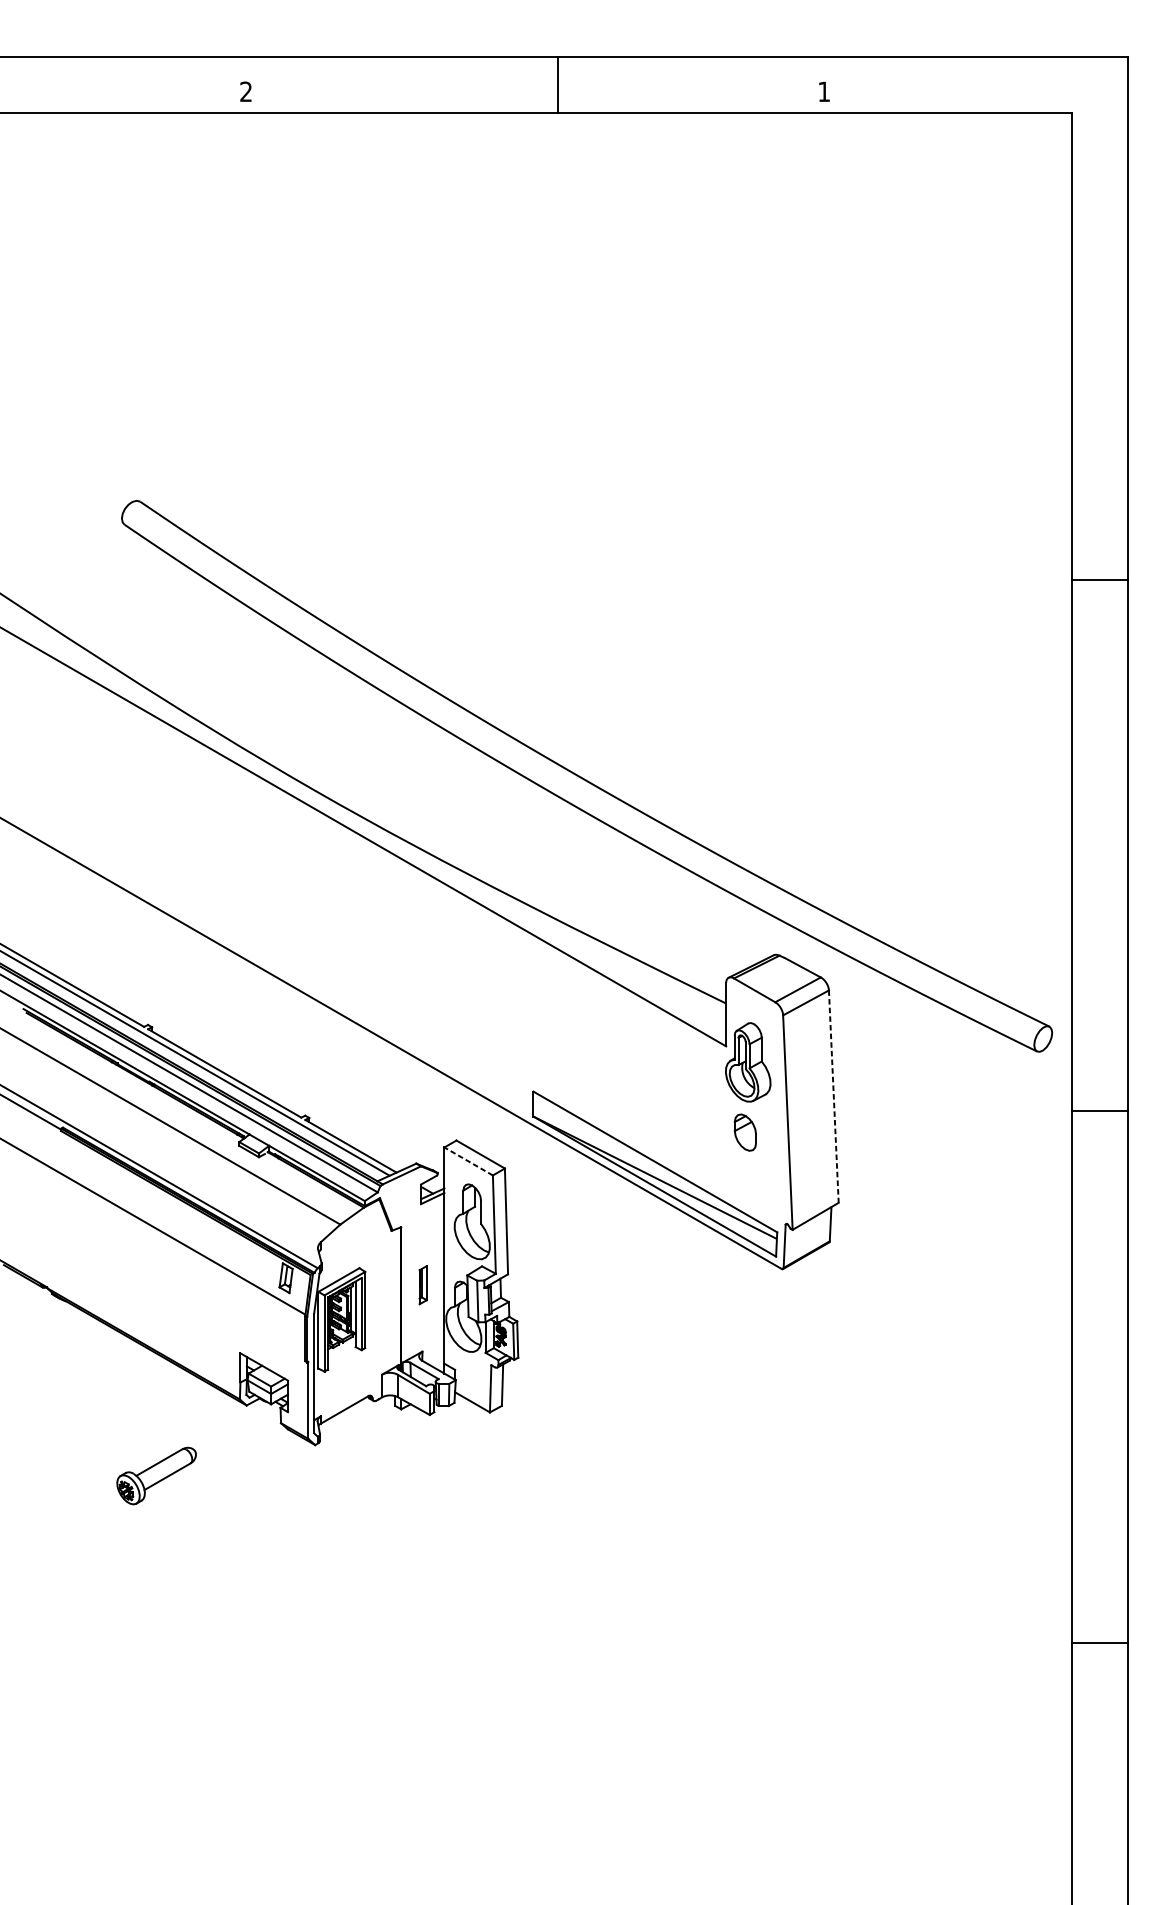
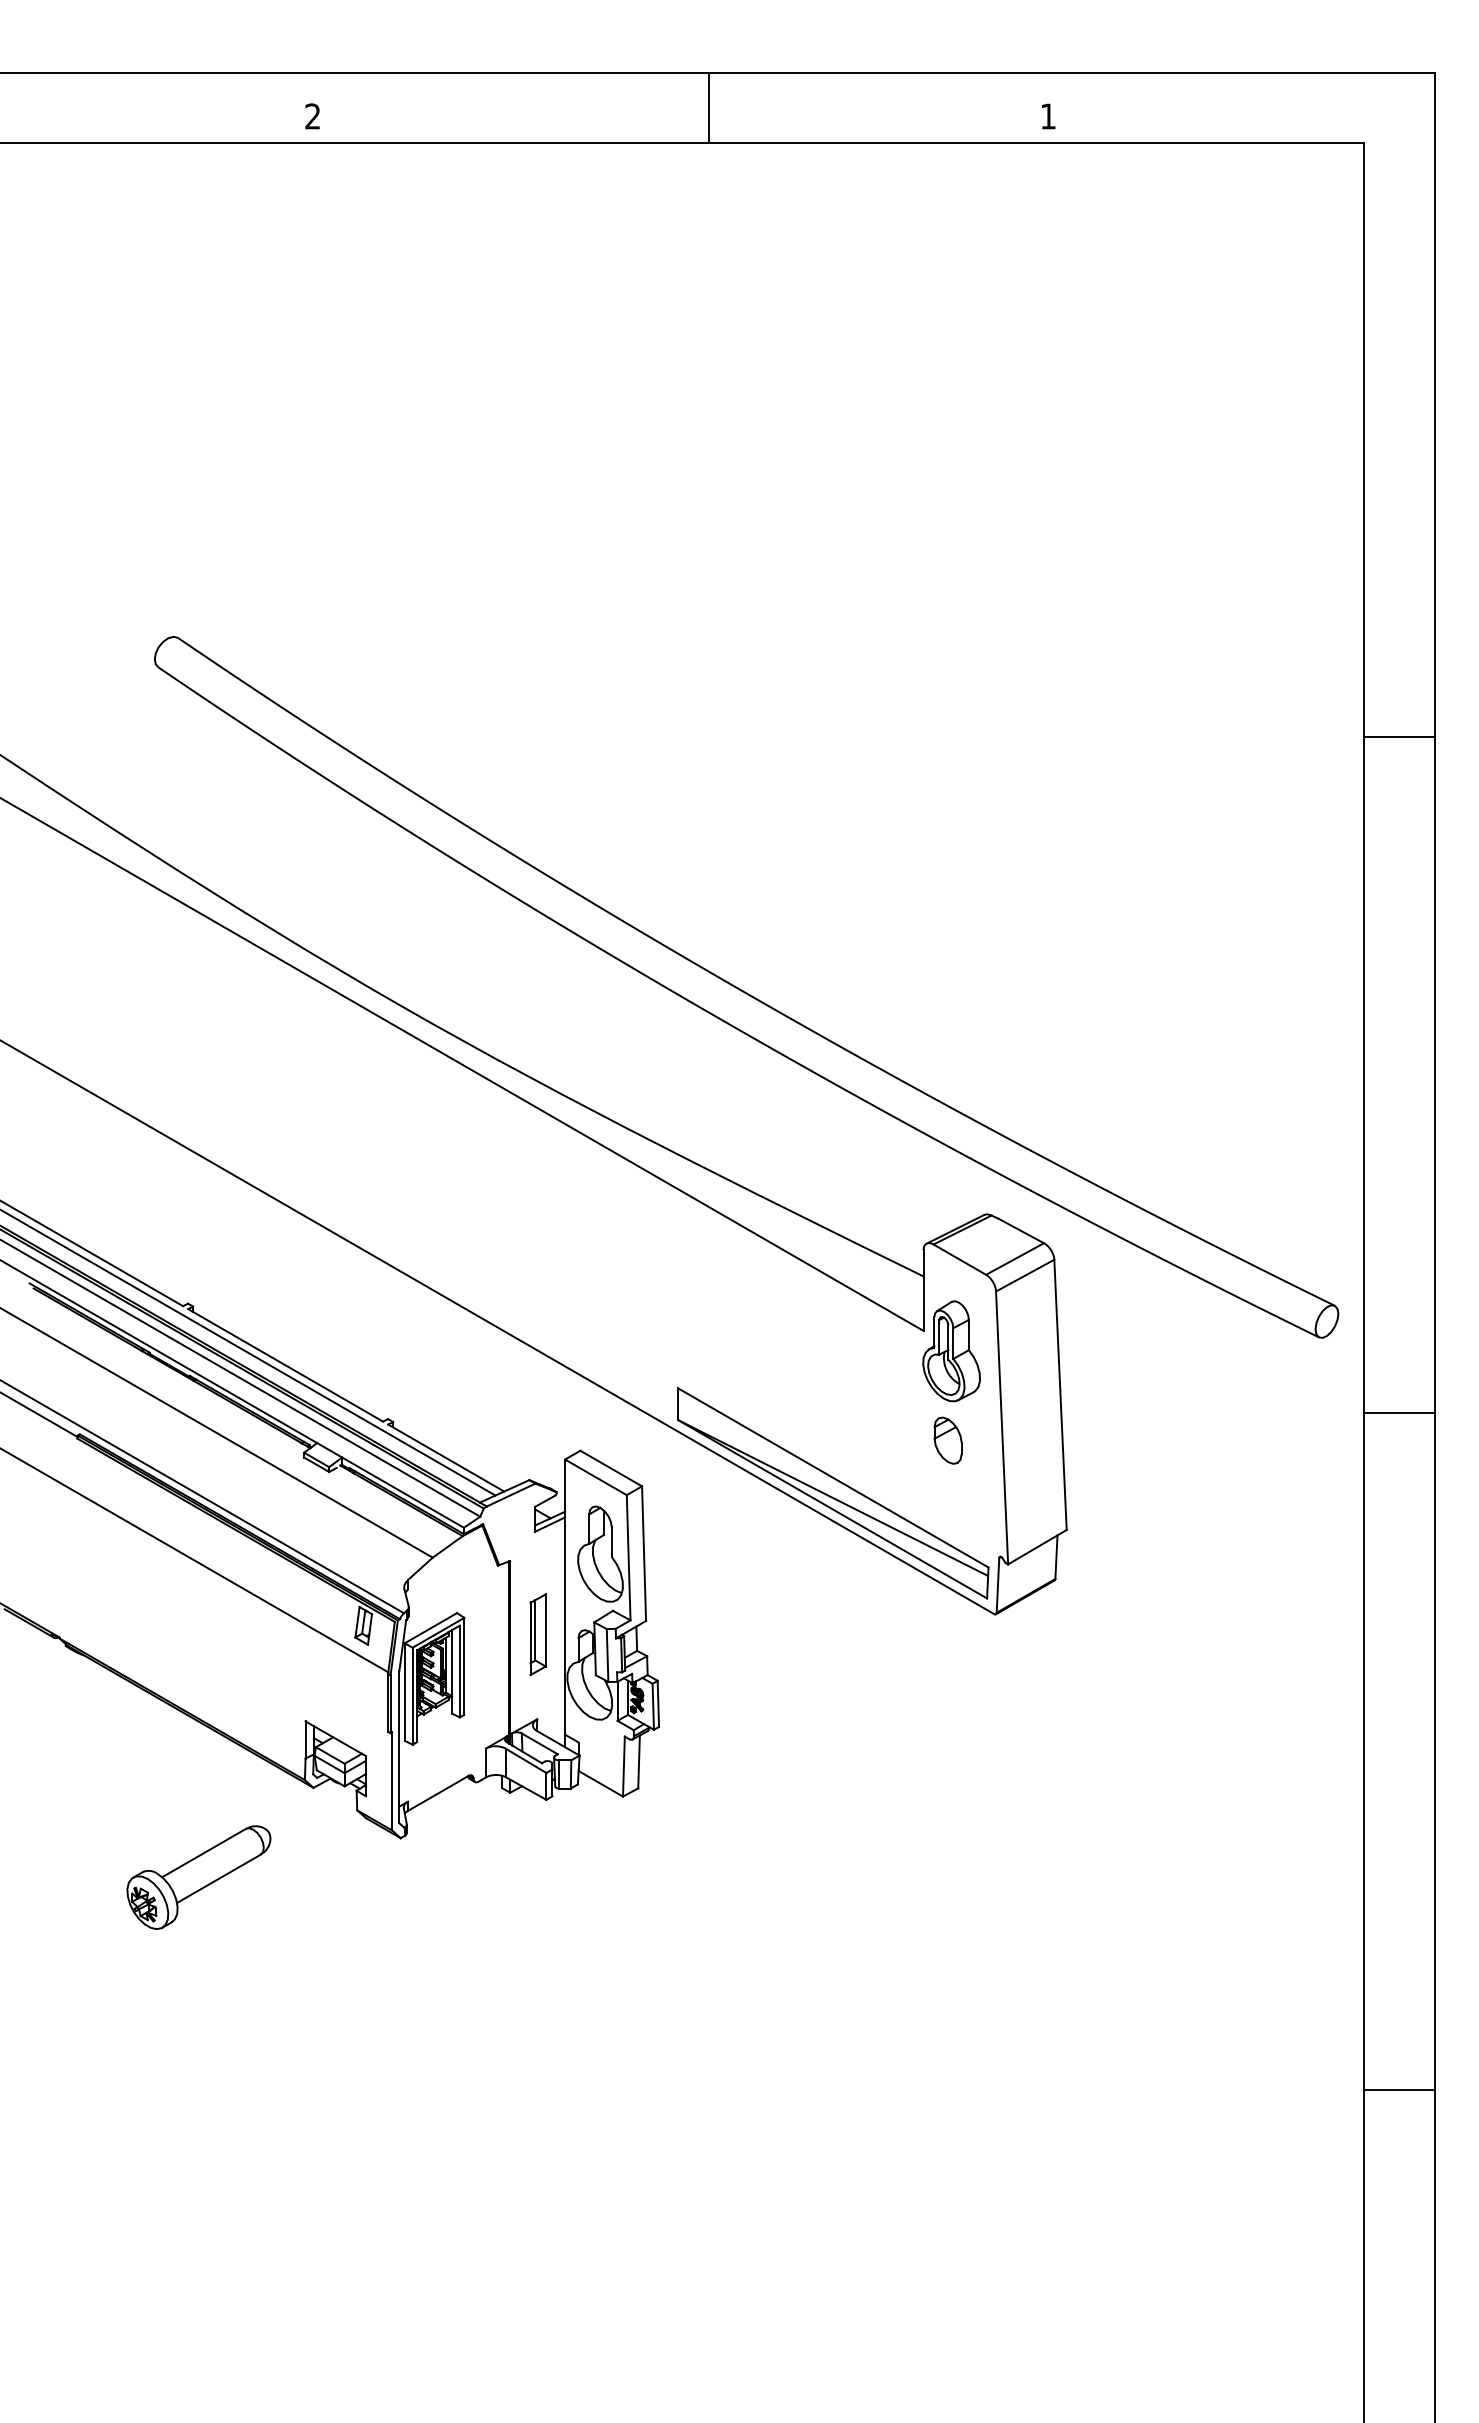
line: (833, 1097) -> (1060, 1395), dashed -> solid
line: (468, 1161) -> (595, 1477), dashed -> solid
part: (422, 1284) -> (537, 1634), size x1.67
part: (156, 1475) -> (198, 1877), size x1.43

